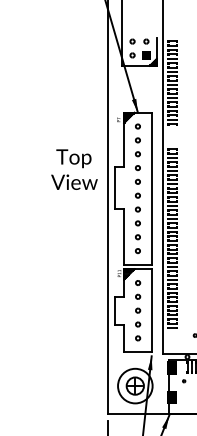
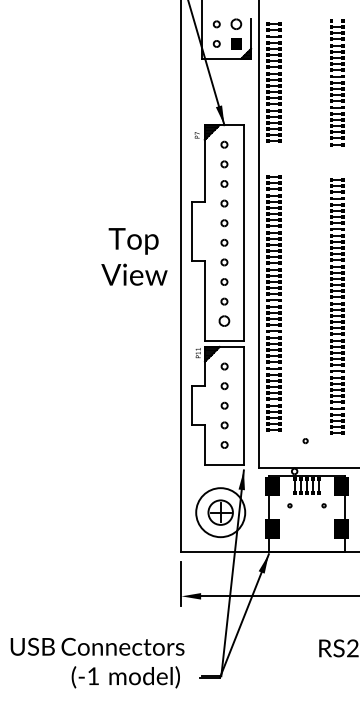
part: (146, 41) -> (236, 24), size x1.6
text: (74, 169) -> (134, 256), moved
part: (138, 251) -> (224, 321), size x1.6

